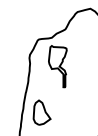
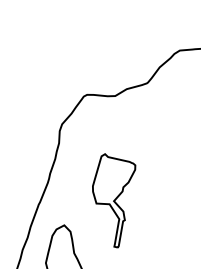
part: (57, 66) -> (109, 200), moved

